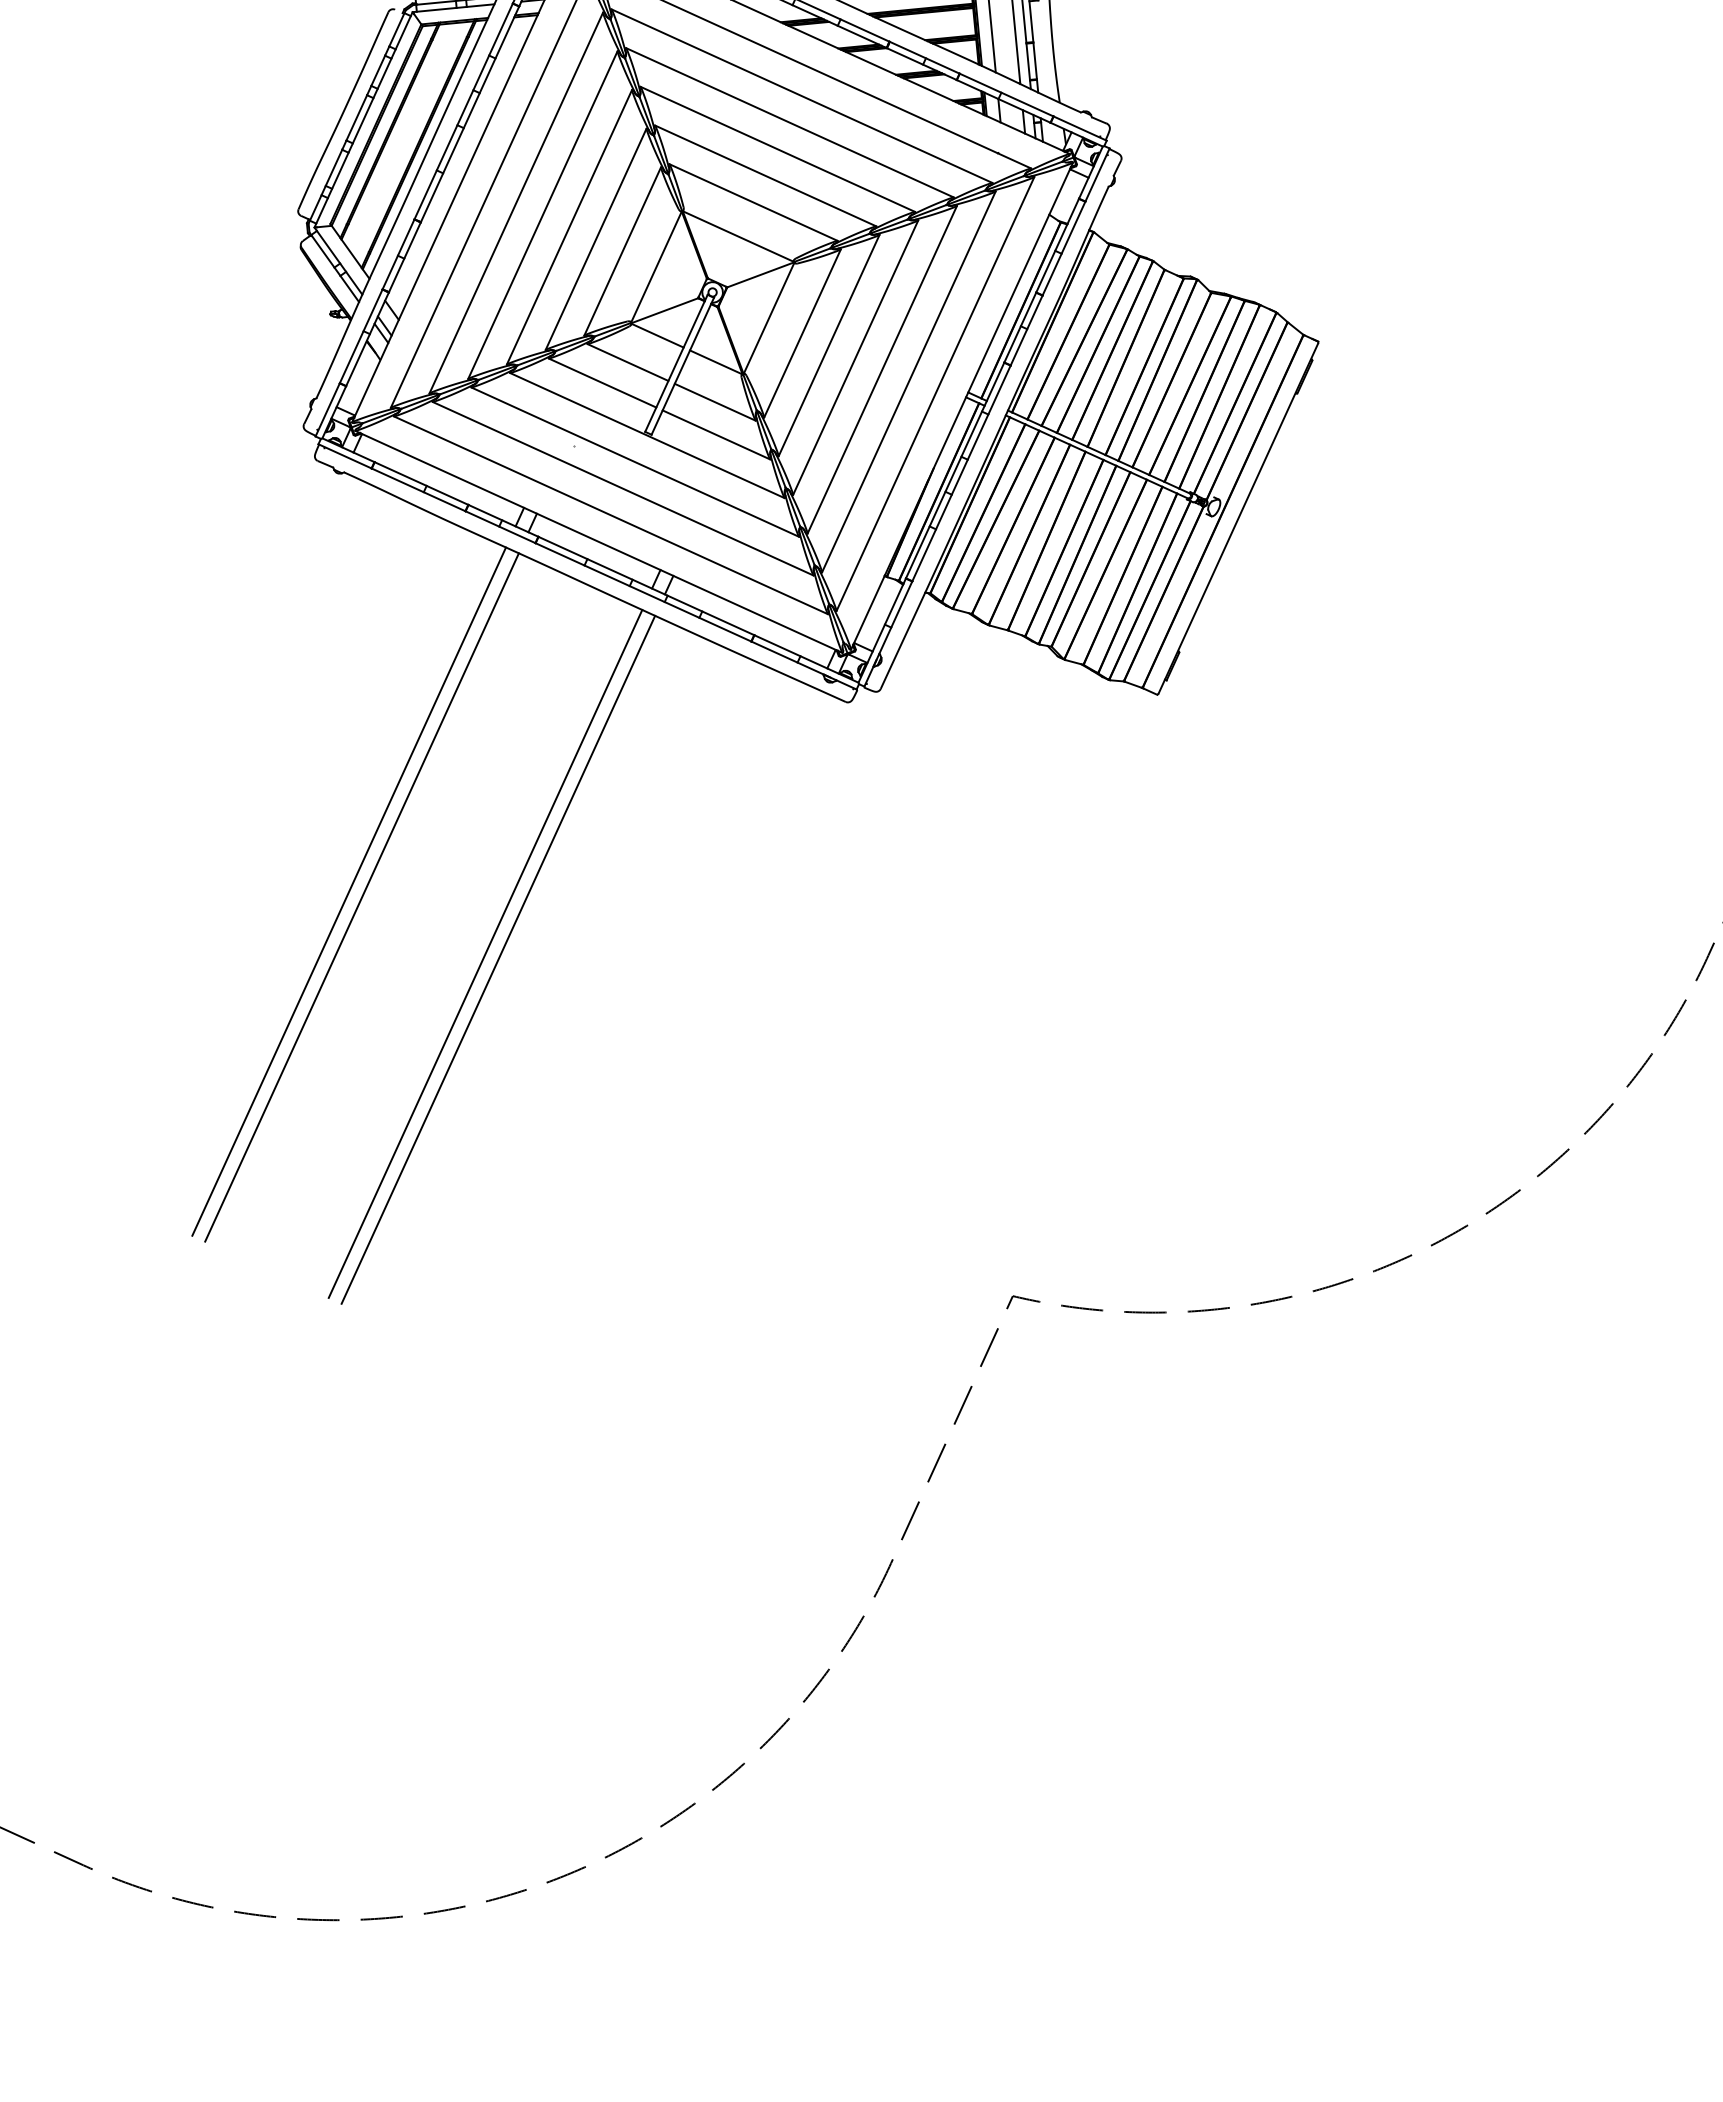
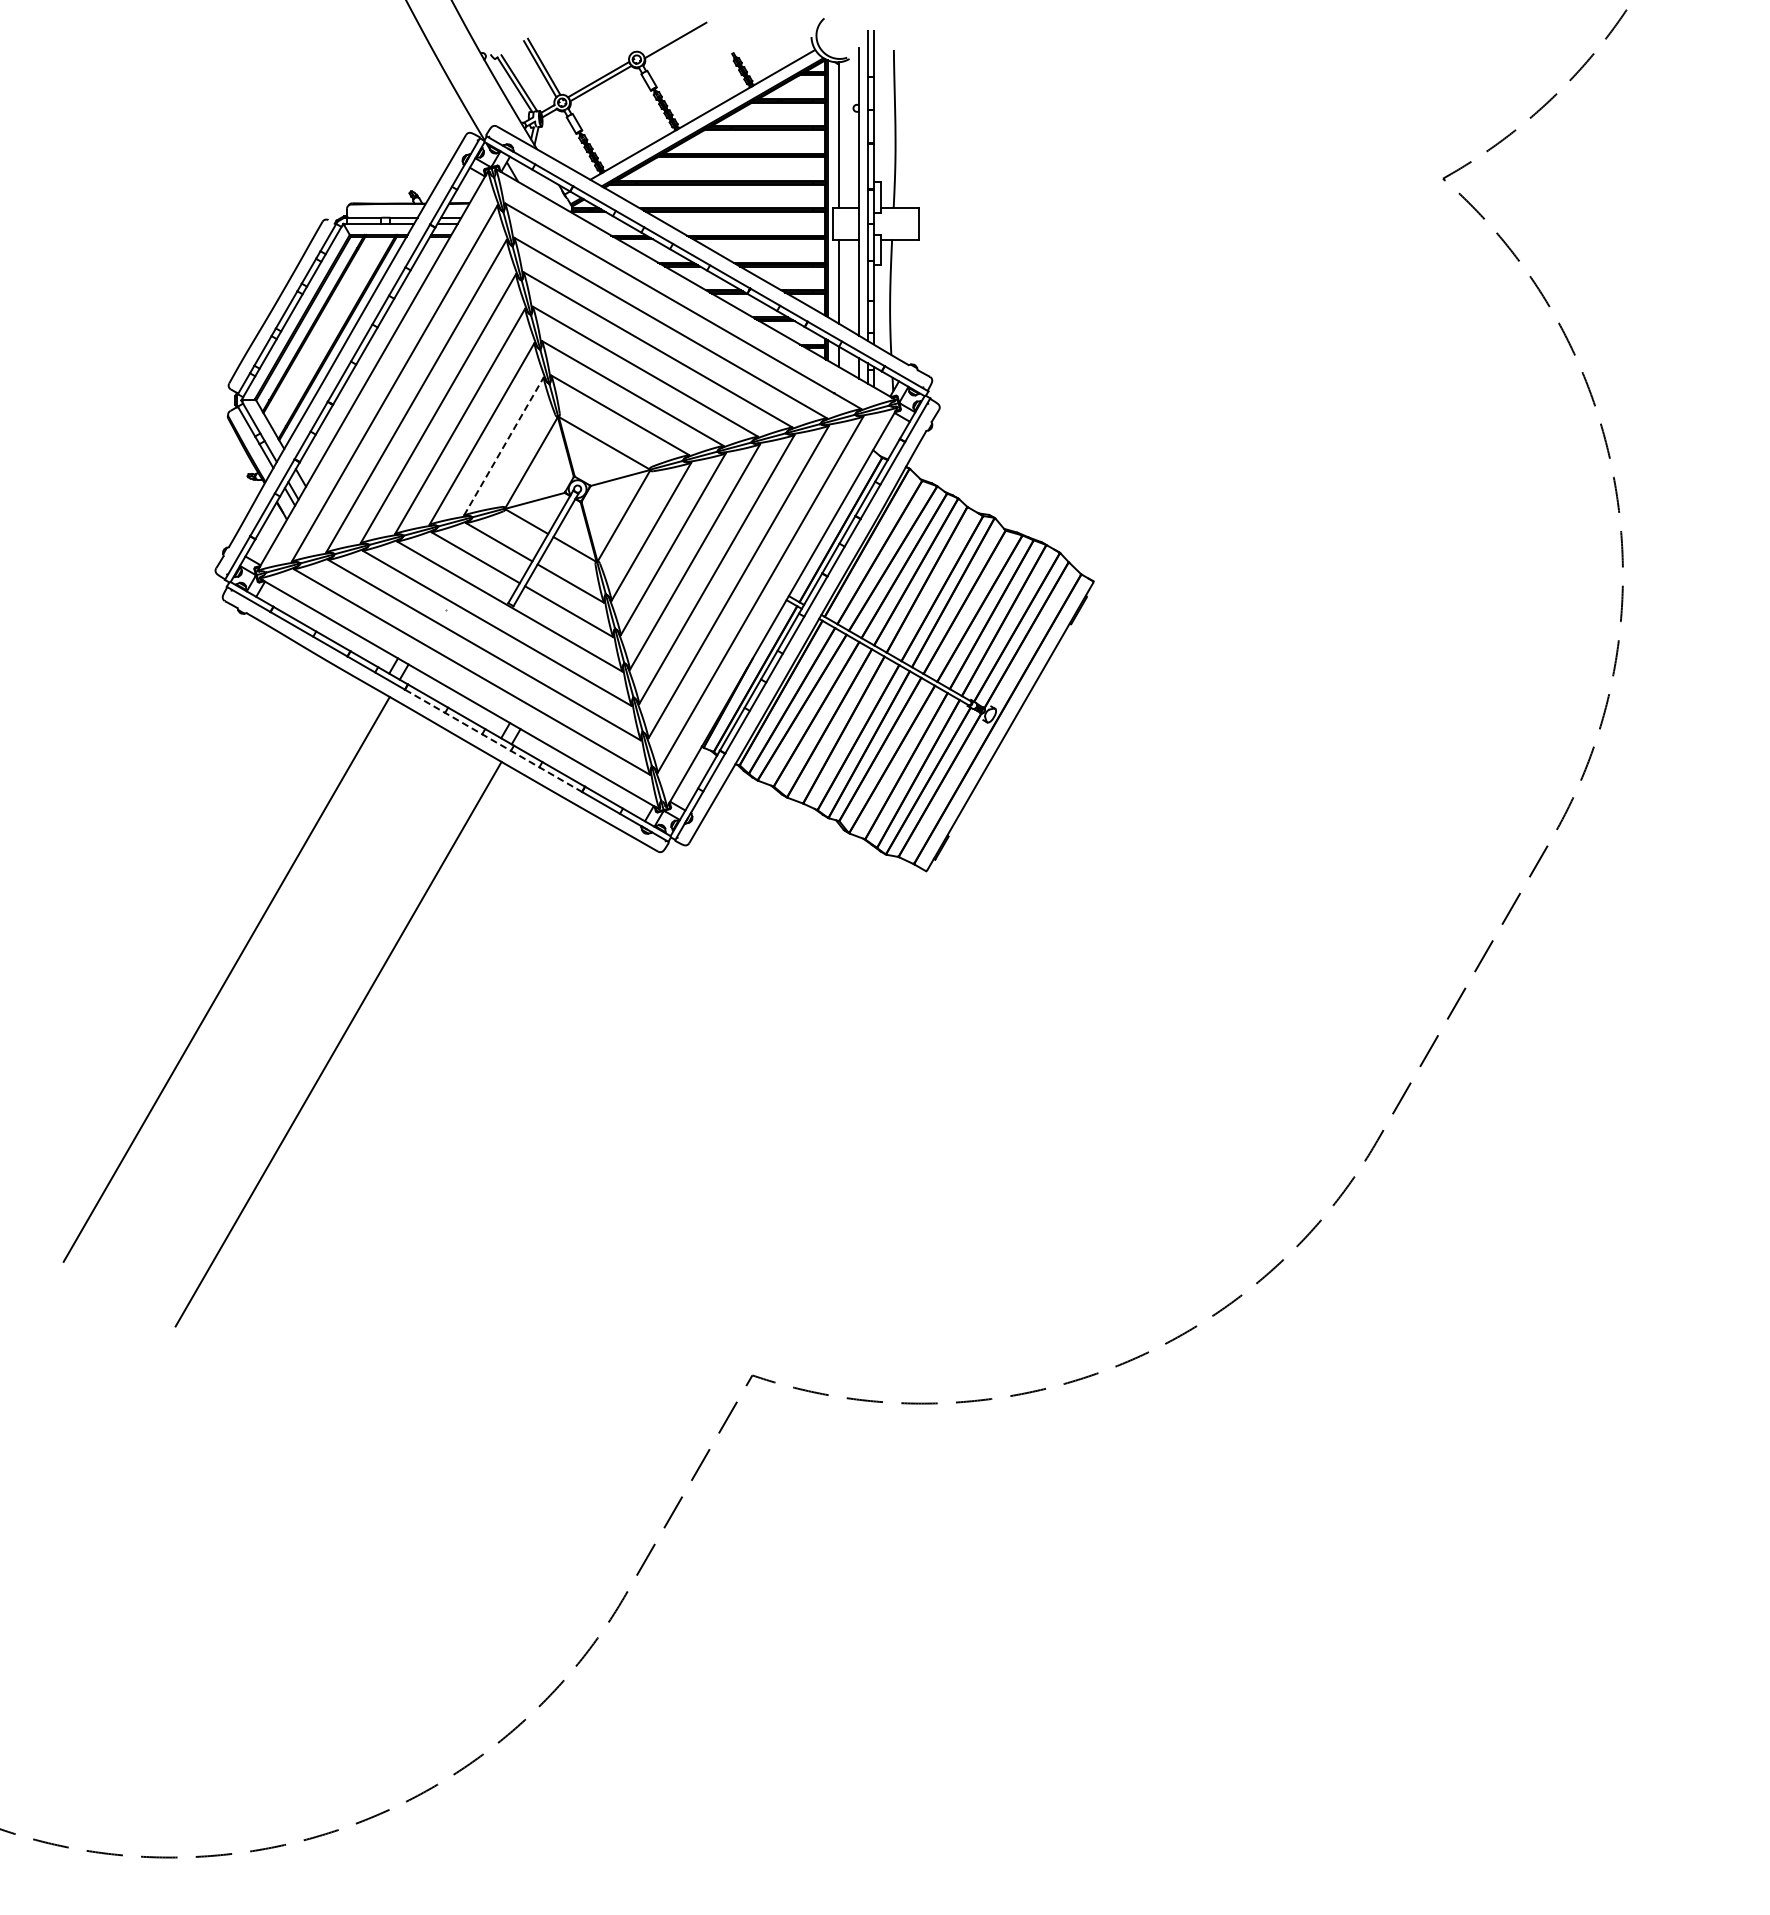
line: (622, 251) -> (503, 446), solid -> dashed
line: (643, 593) -> (493, 741), solid -> dashed
line: (349, 890) -> (216, 972), removed
line: (485, 953) -> (328, 1037), removed

